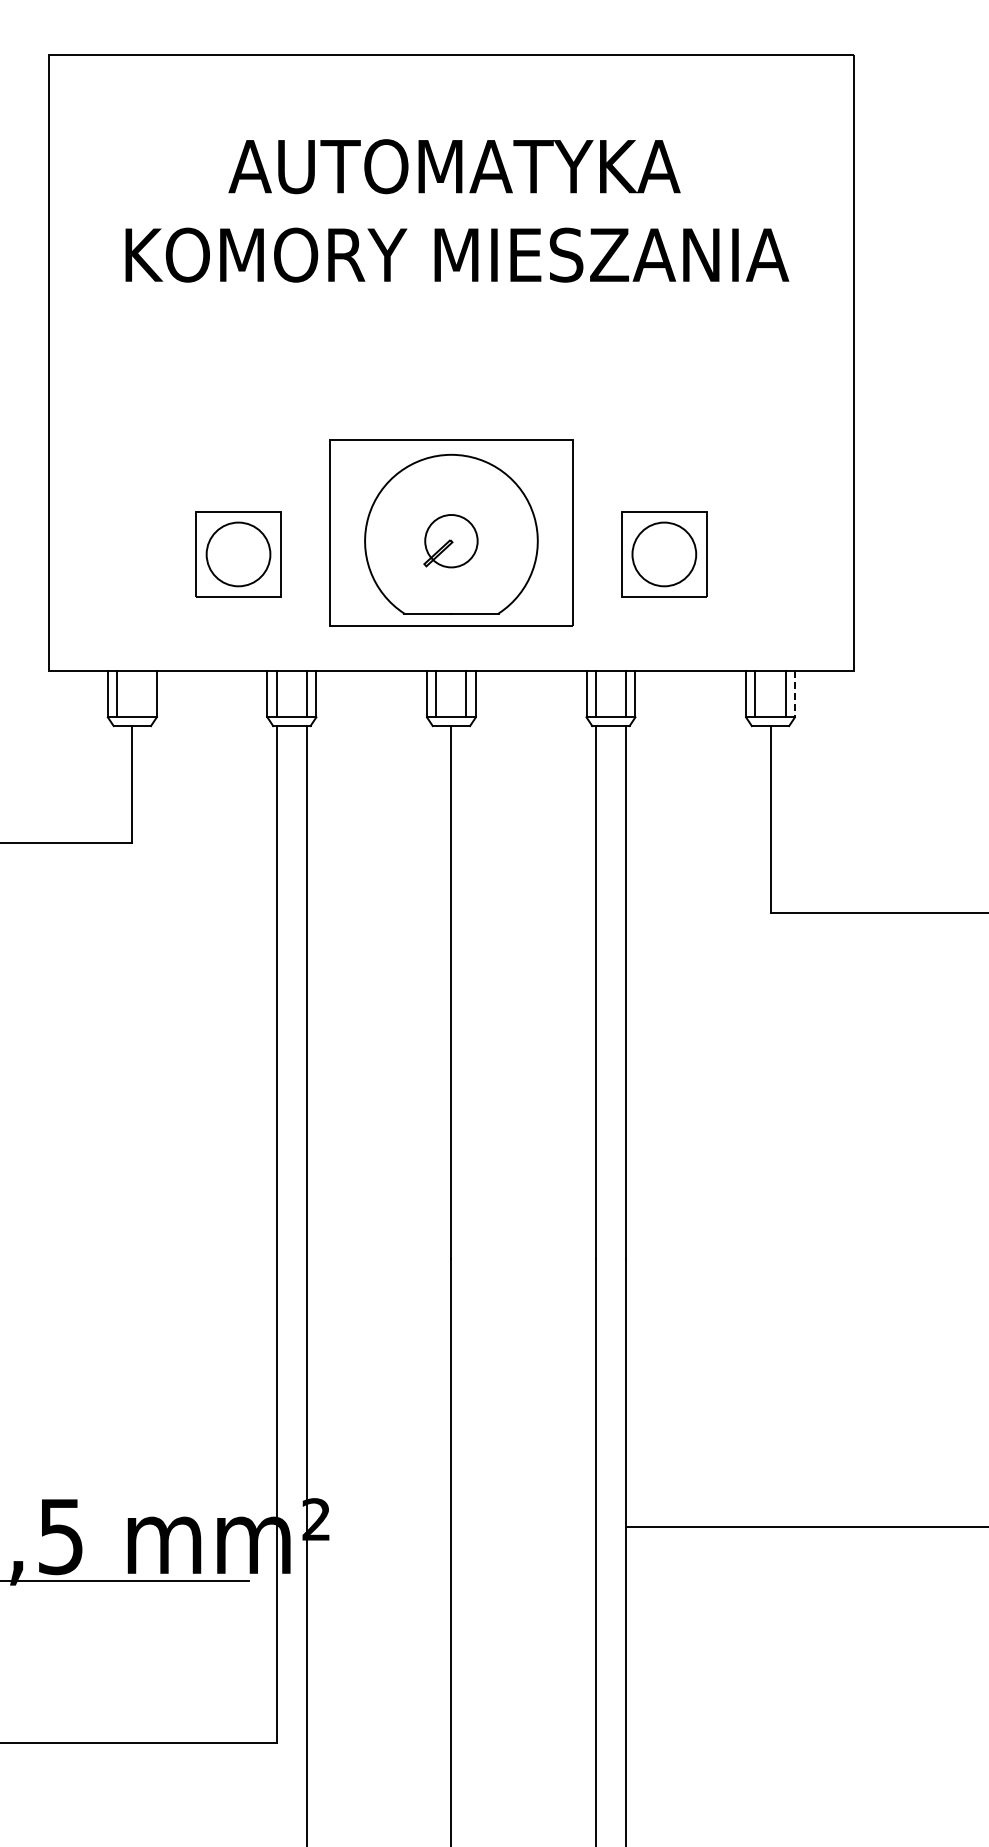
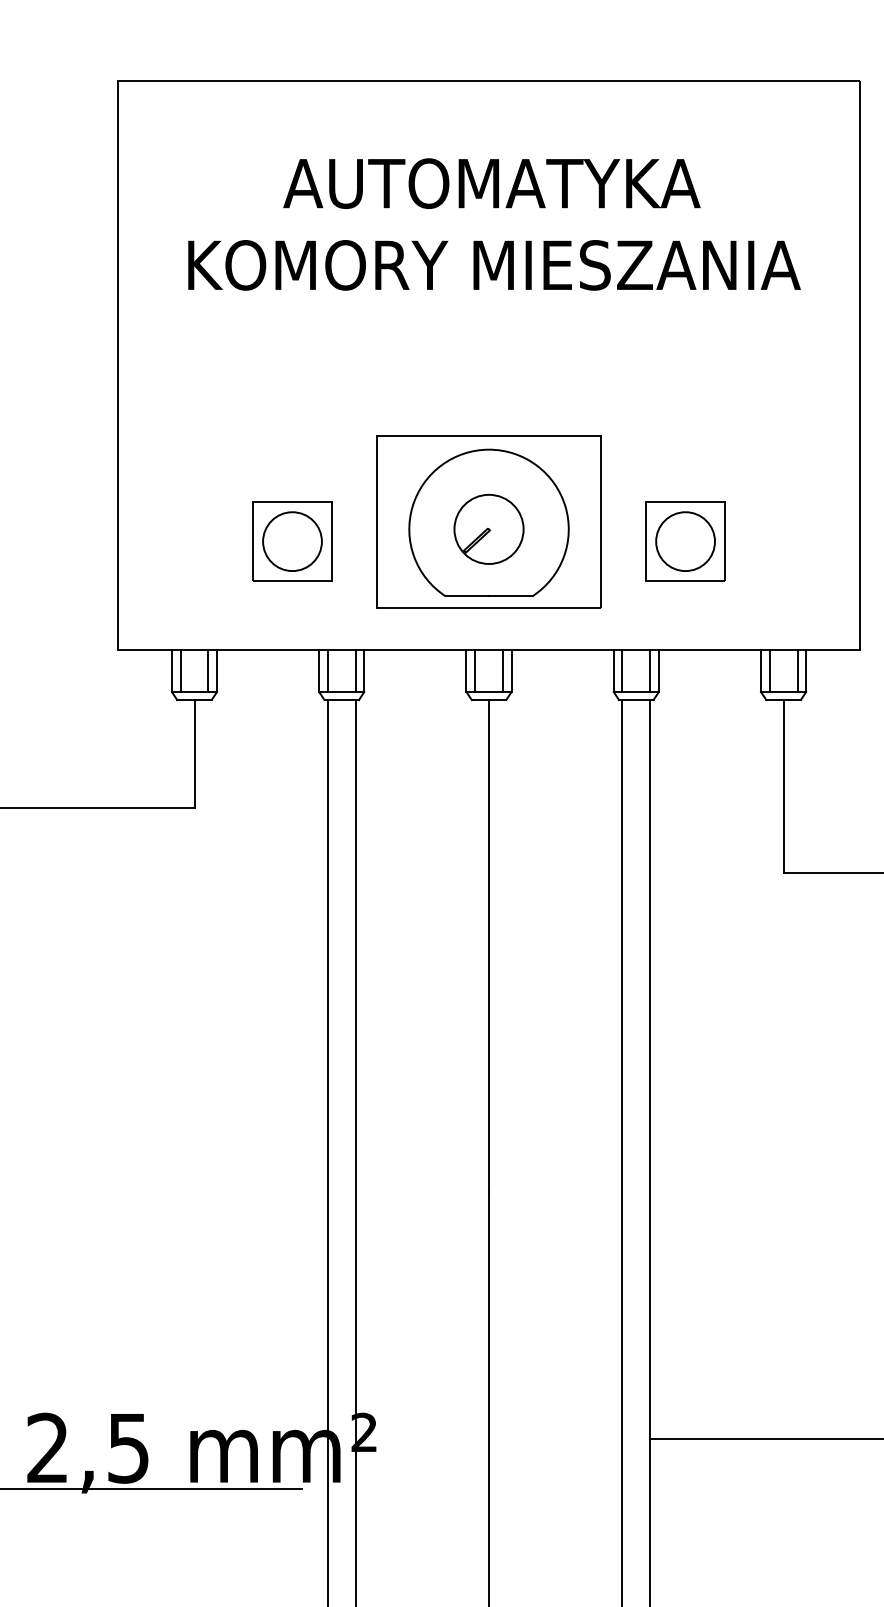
circle: (450, 540) -> (488, 528), size x1.43
line: (147, 694) -> (208, 670), added
line: (794, 694) -> (805, 670), dashed -> solid

